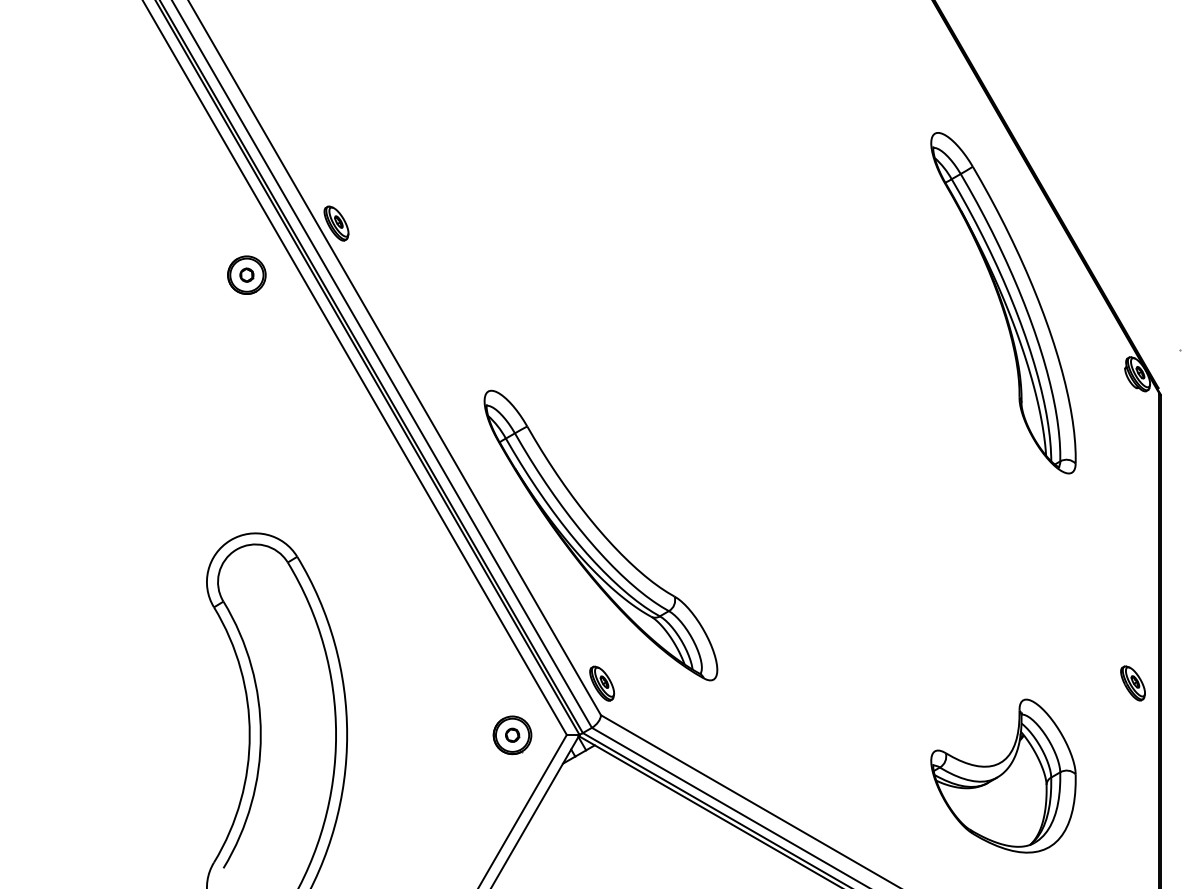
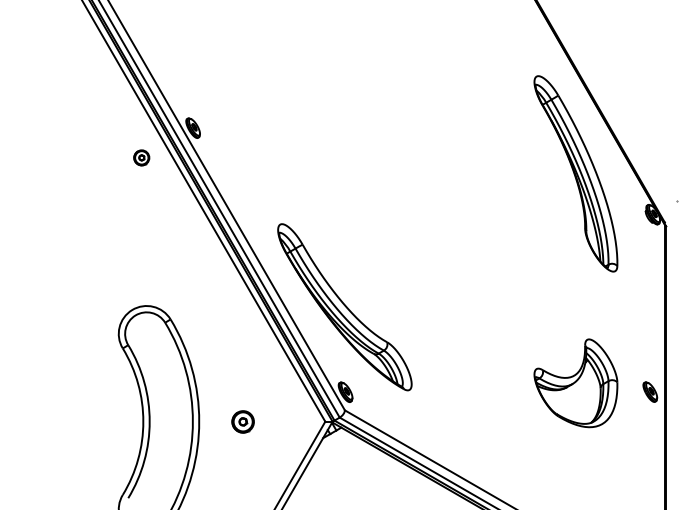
part: (246, 274) -> (141, 157), size x0.7
part: (511, 734) -> (242, 421), moved
part: (1002, 776) -> (575, 383), moved

